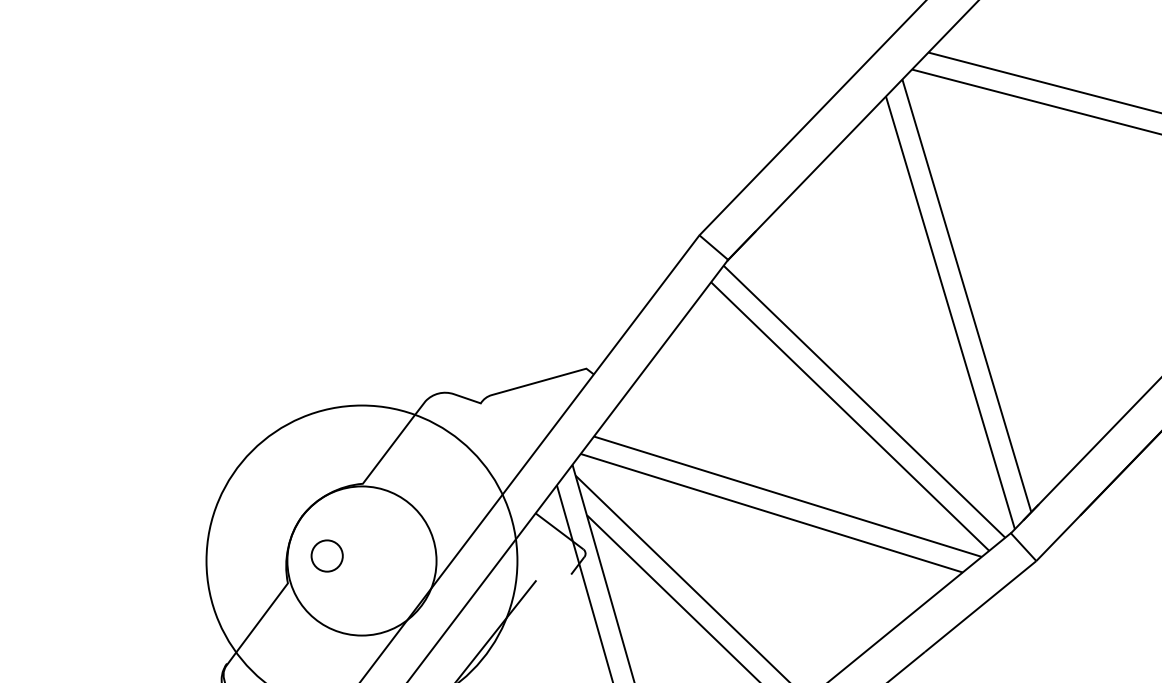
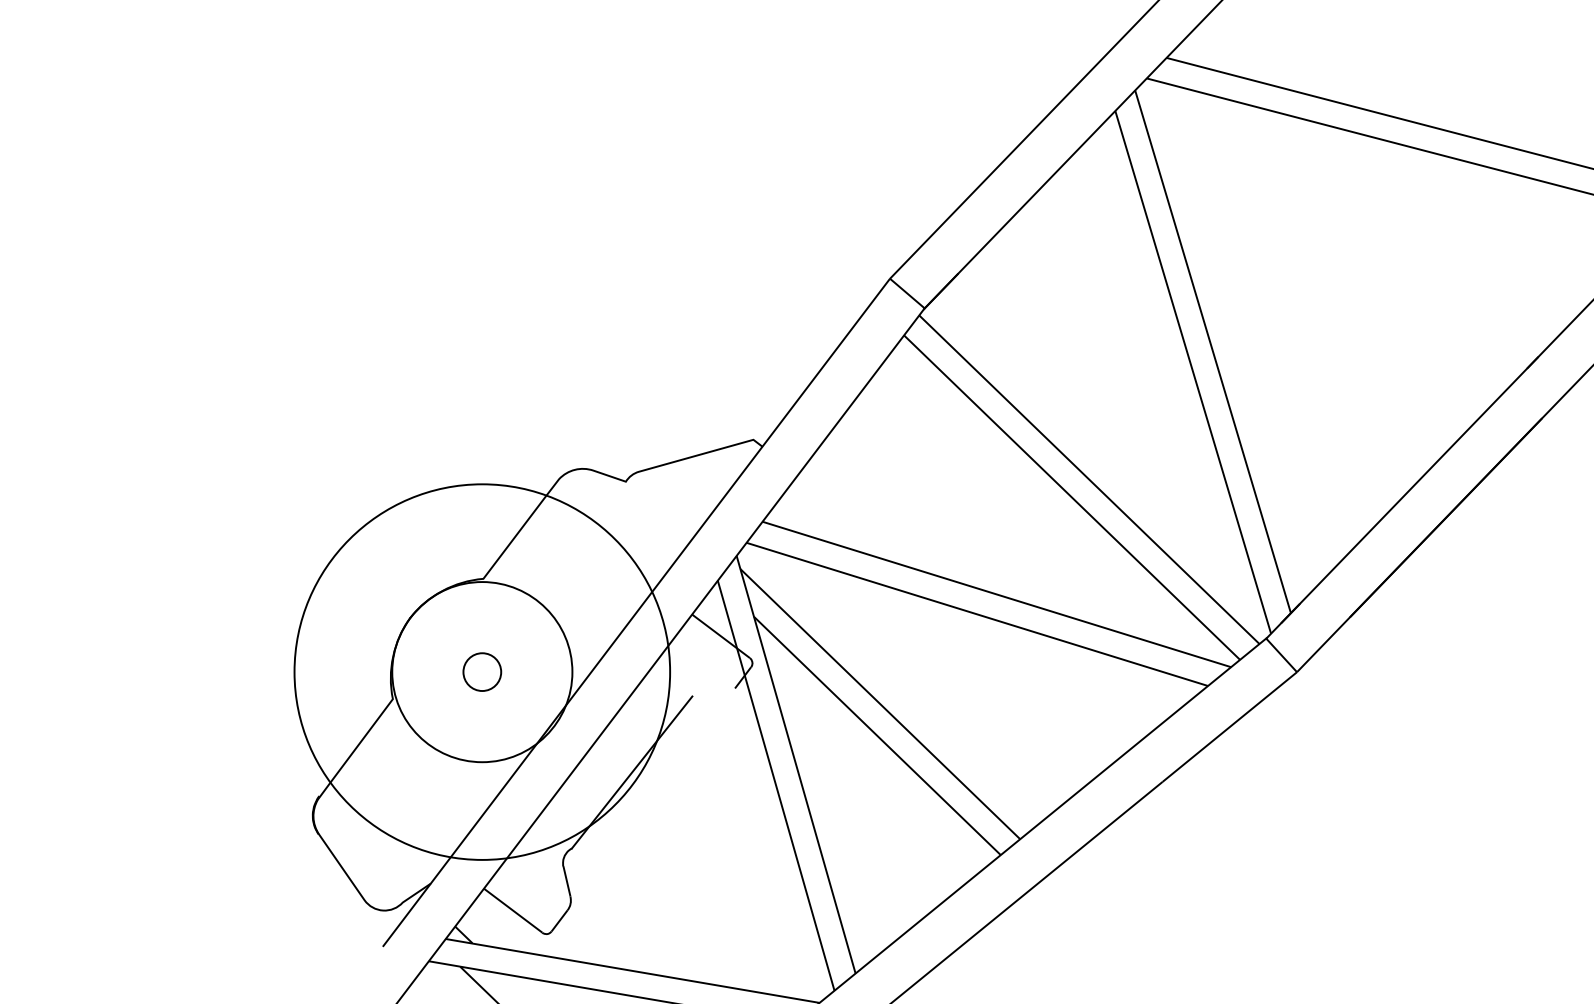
circle: (327, 555) -> (482, 671), moved

